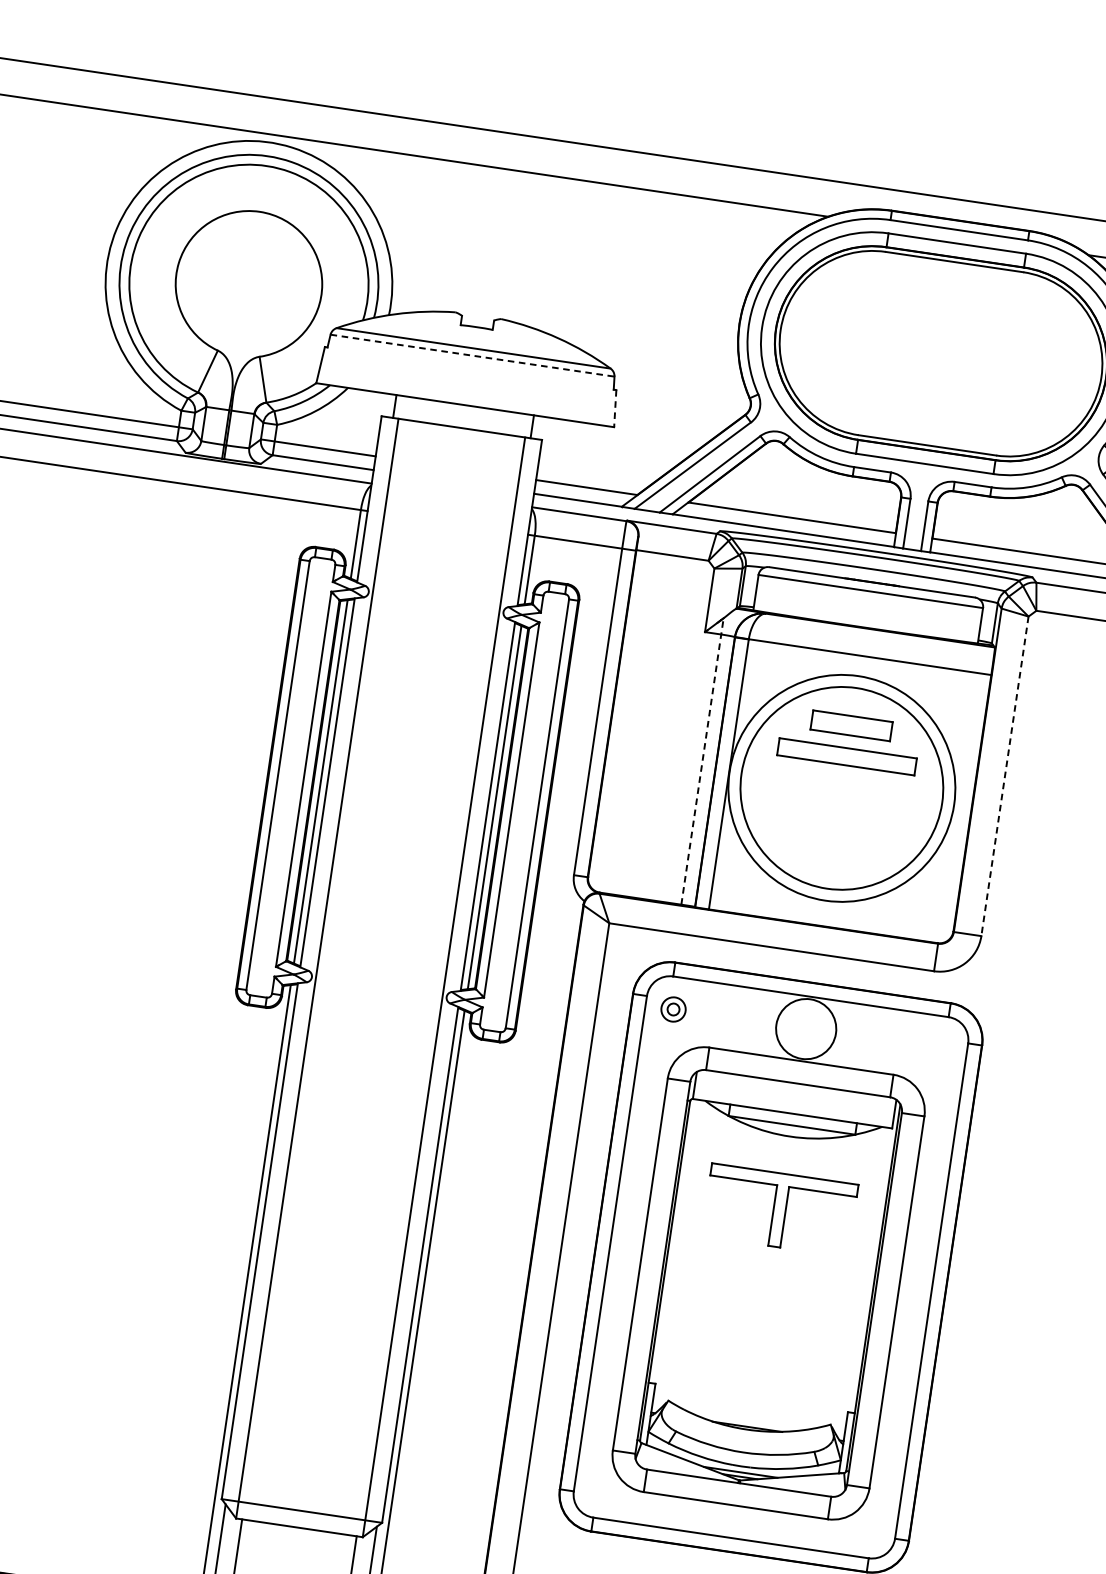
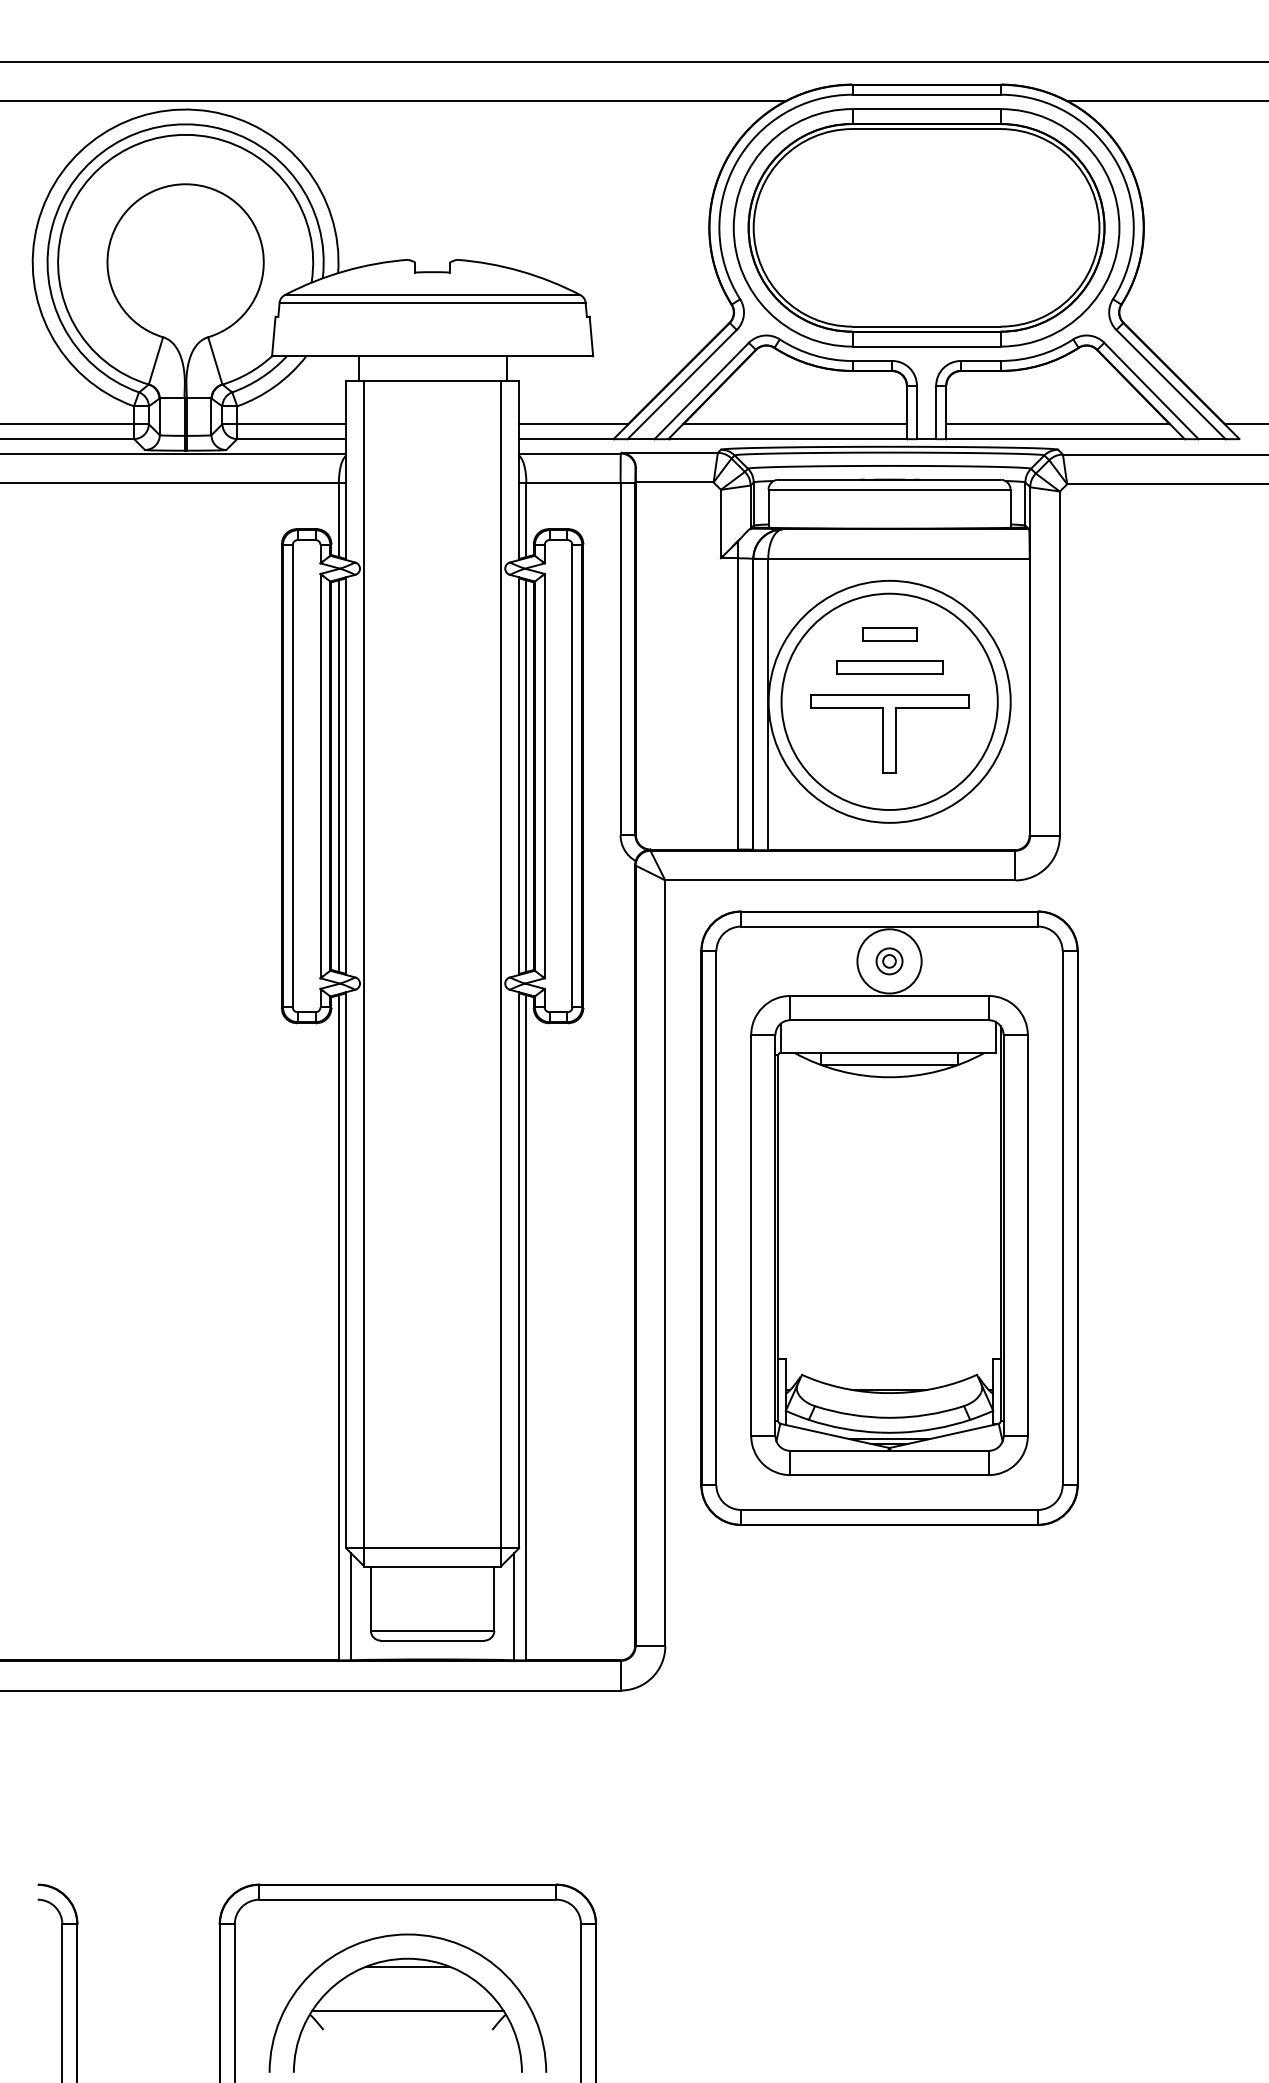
line: (473, 355) -> (433, 302), dashed -> solid
line: (615, 408) -> (591, 336), dashed -> solid
part: (850, 725) -> (889, 634), size x0.62
part: (846, 756) -> (889, 667), size x0.71
line: (702, 760) -> (738, 694), dashed -> solid
line: (1004, 776) -> (1059, 664), dashed -> solid
part: (673, 1009) -> (889, 961), moved
part: (779, 1210) -> (889, 733), moved

